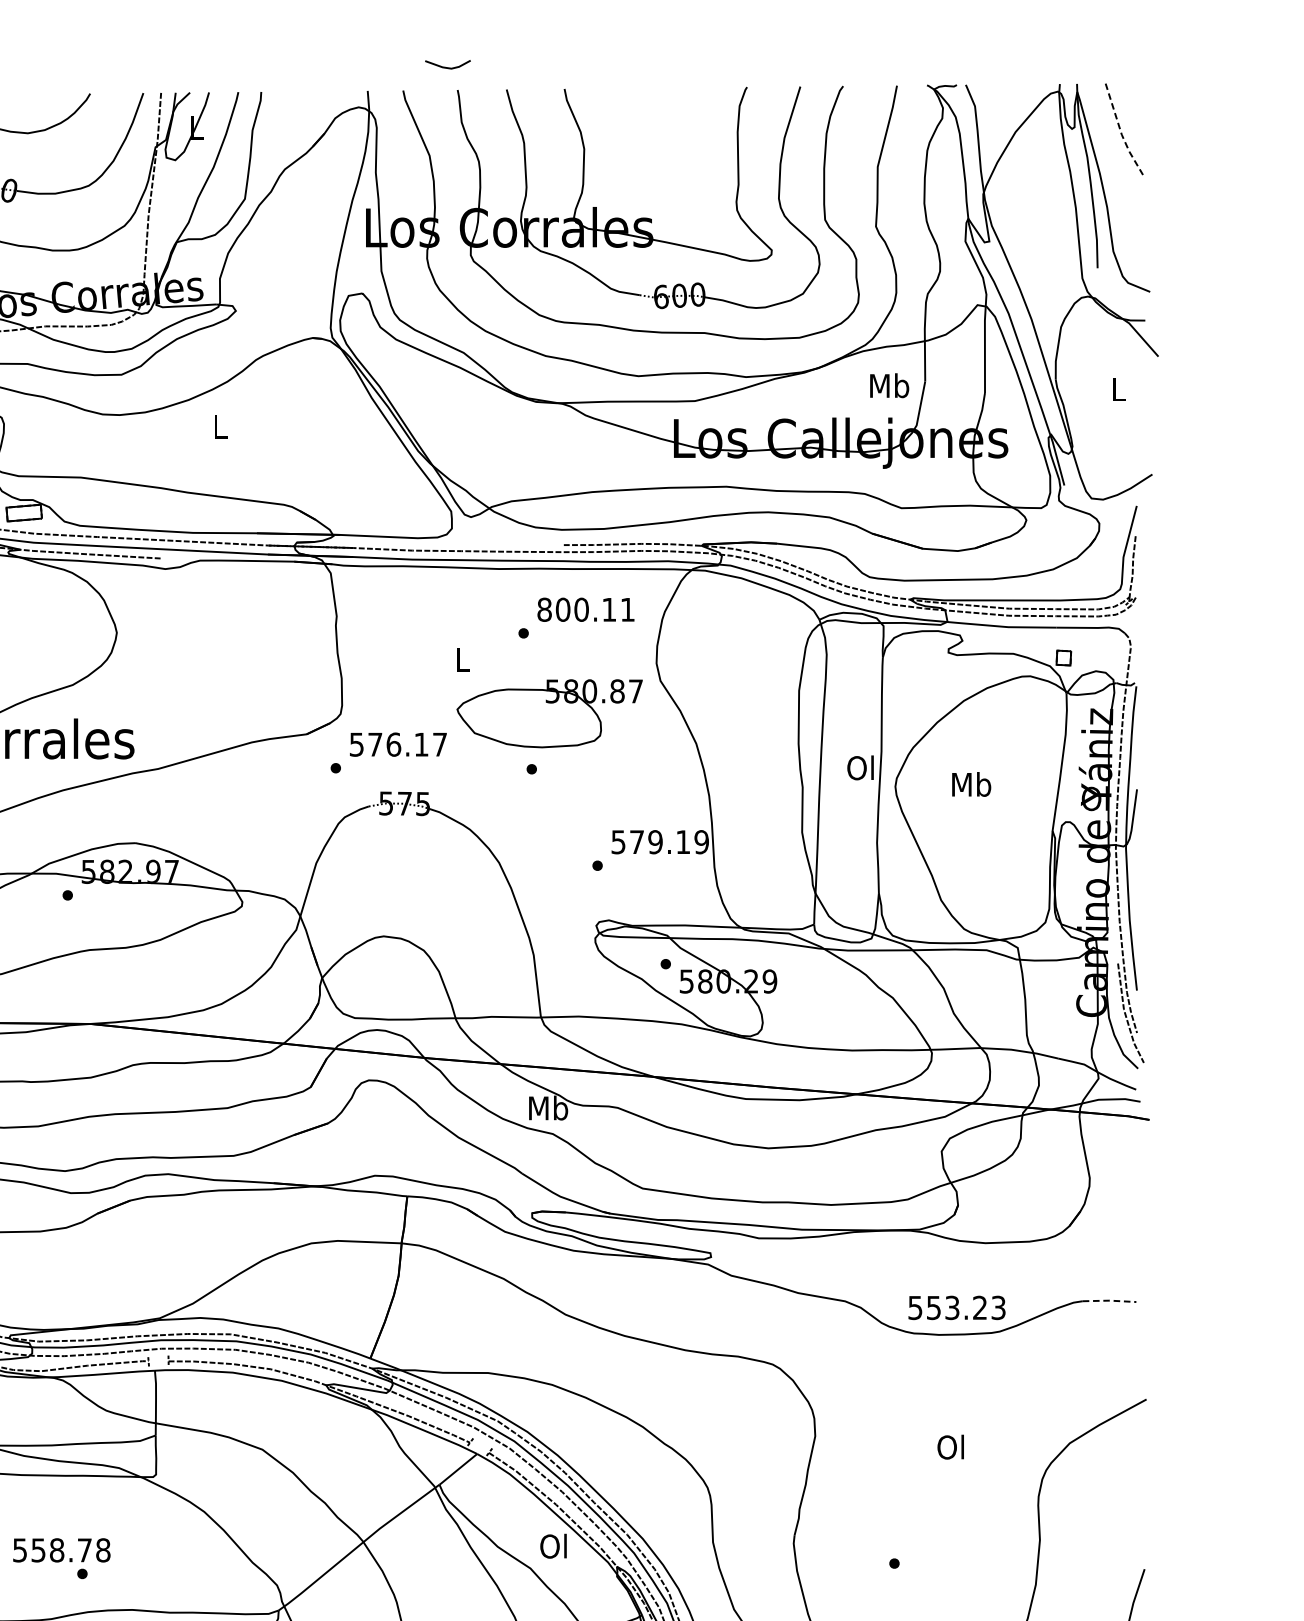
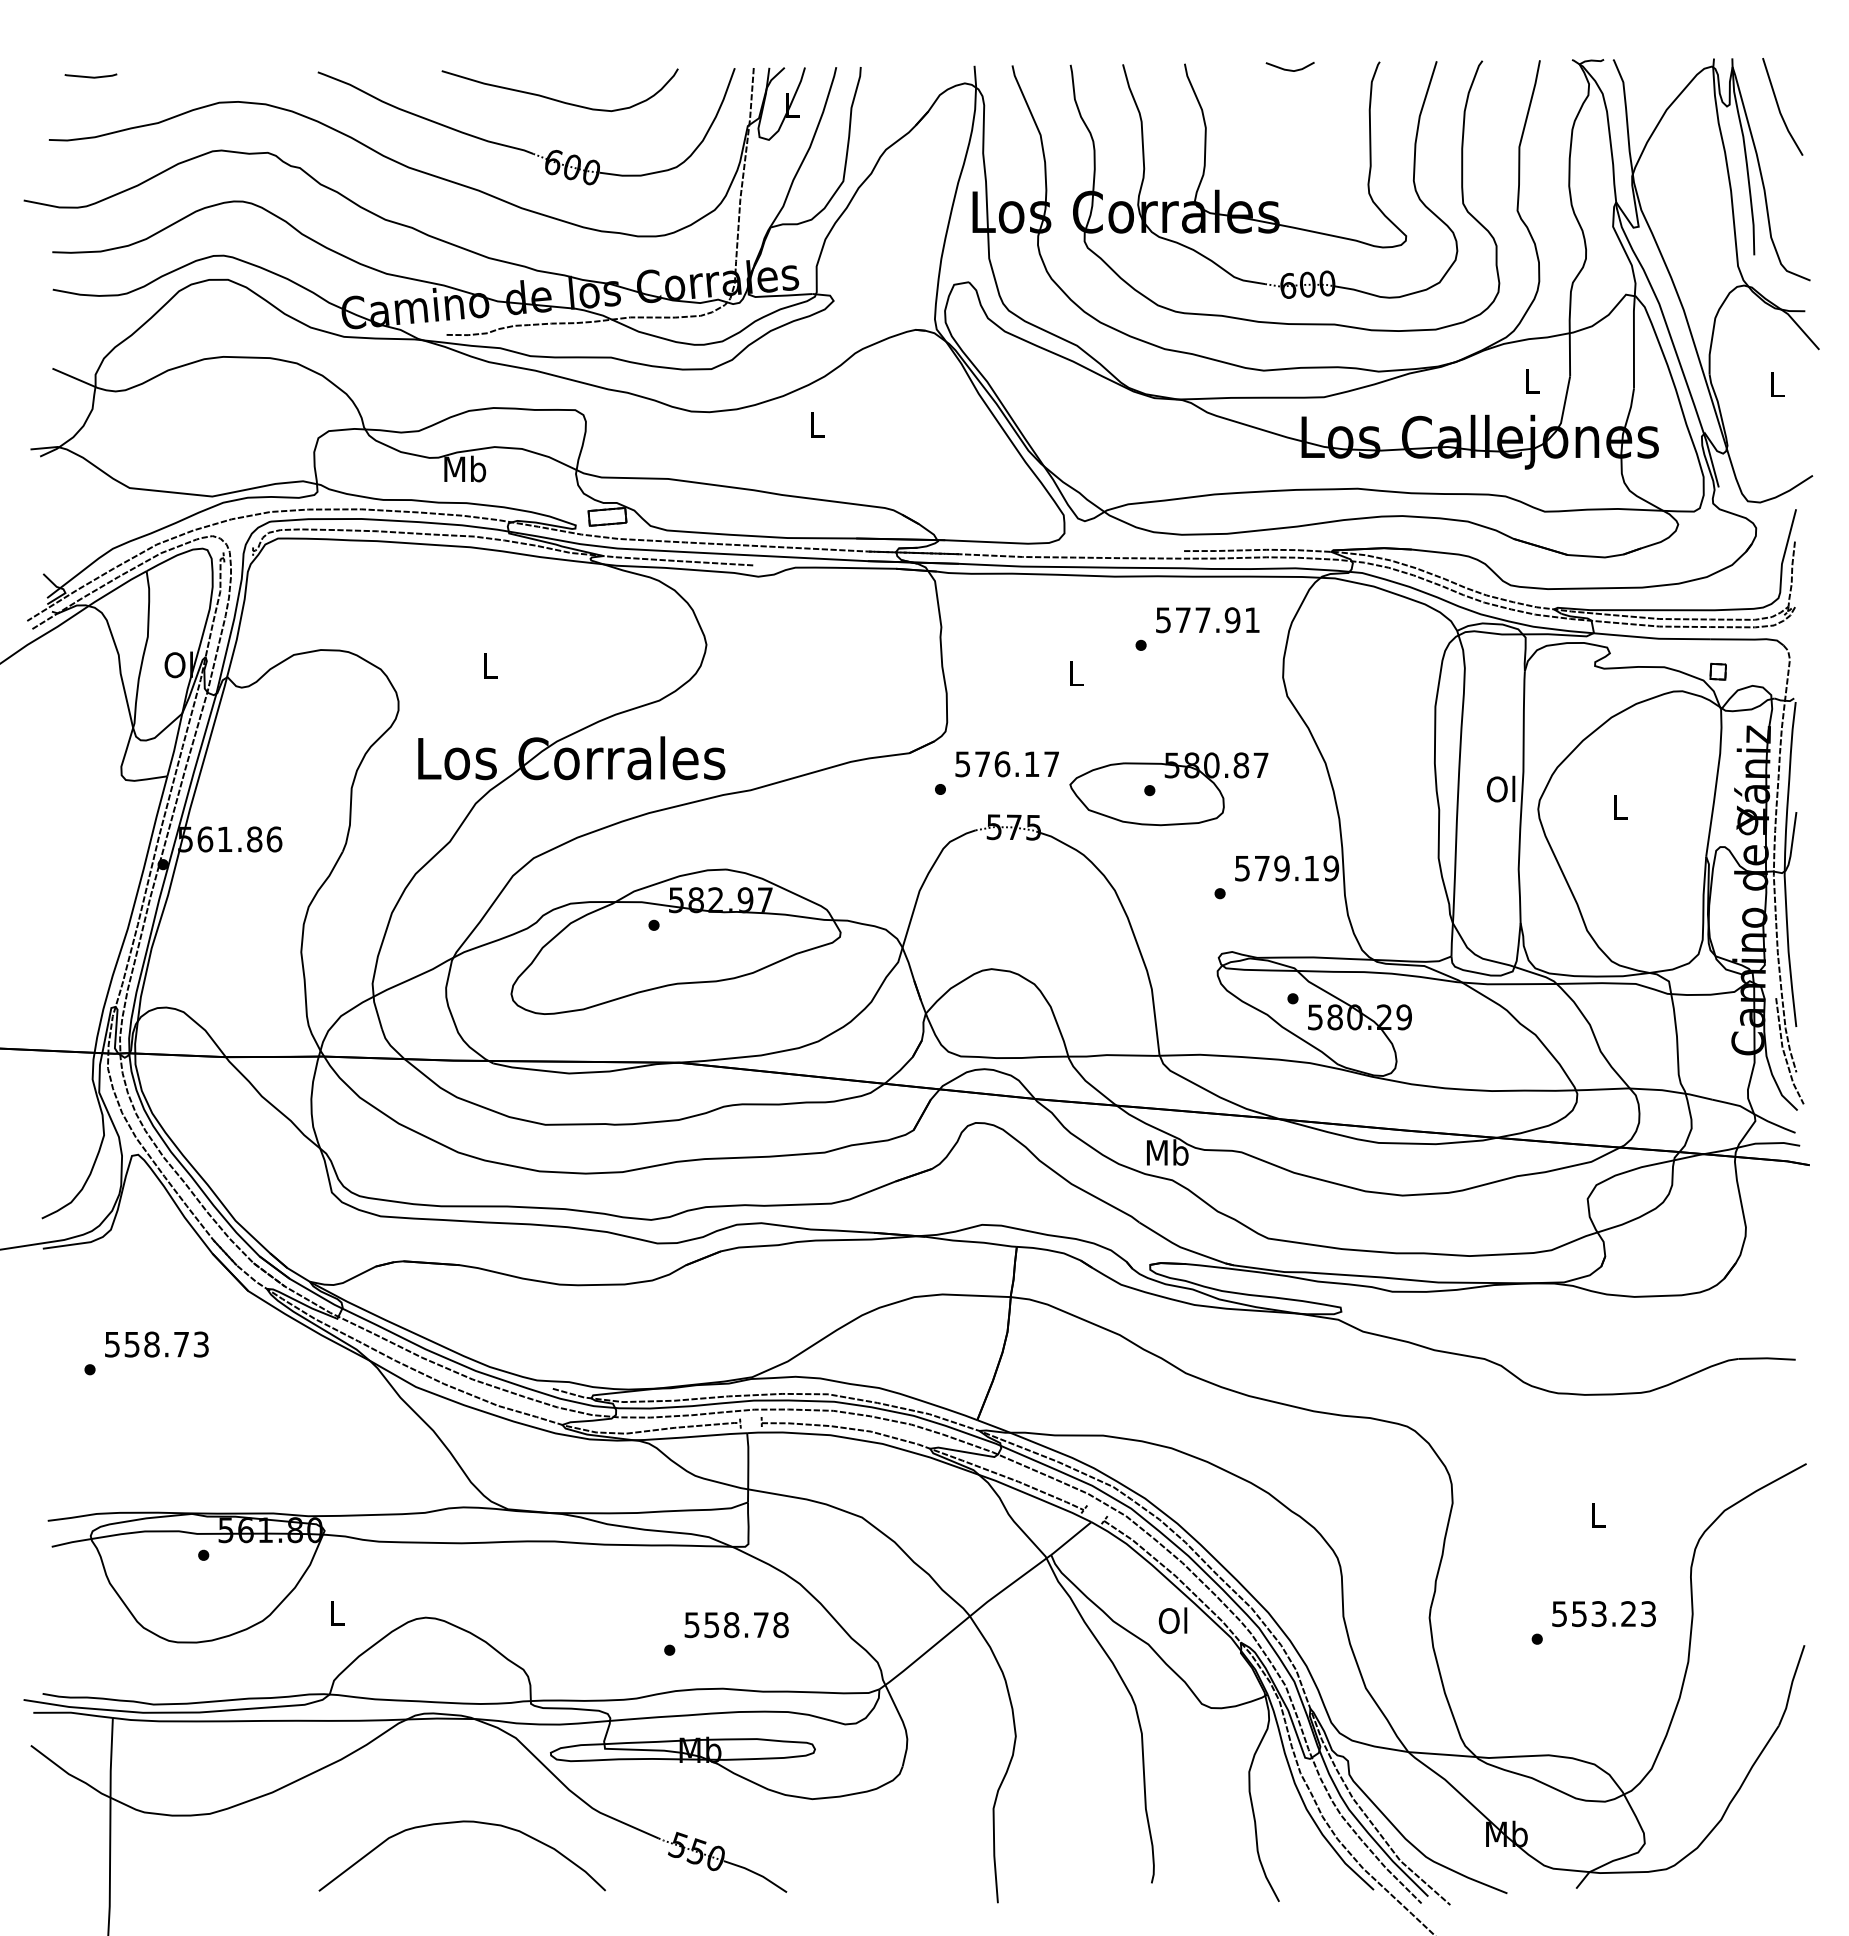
line: (447, 67) -> (1289, 69), moved
line: (1121, 132) -> (1779, 110), dashed -> solid
text: (889, 385) -> (1531, 380), Mb -> L
text: (576, 610) -> (1197, 620), 800.11 -> 577.91
part: (549, 713) -> (1168, 789), moved
text: (971, 784) -> (1619, 806), Mb -> L
line: (1109, 1300) -> (1767, 1358), dashed -> solid
text: (956, 1308) -> (1603, 1614), moved
text: (950, 1446) -> (1597, 1514), Ol -> L
text: (61, 1550) -> (736, 1625), moved

